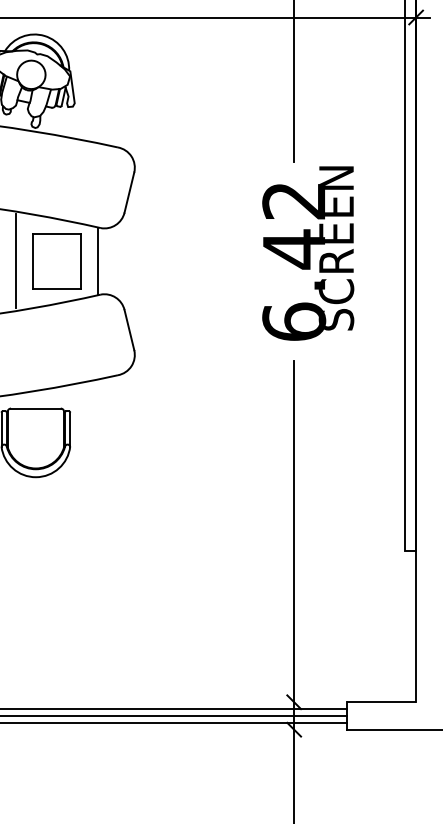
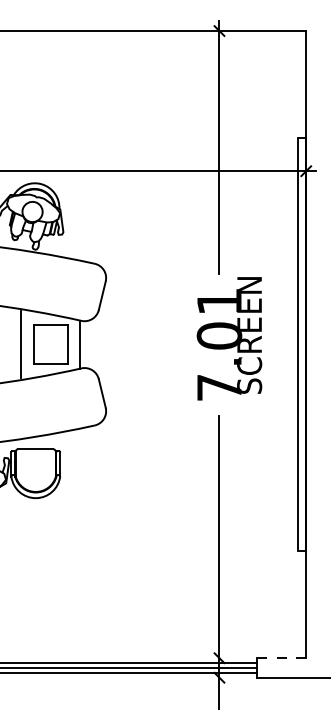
text: (294, 262) -> (219, 345), 6.42 -> 7.01
line: (381, 702) -> (281, 658), solid -> dashed

